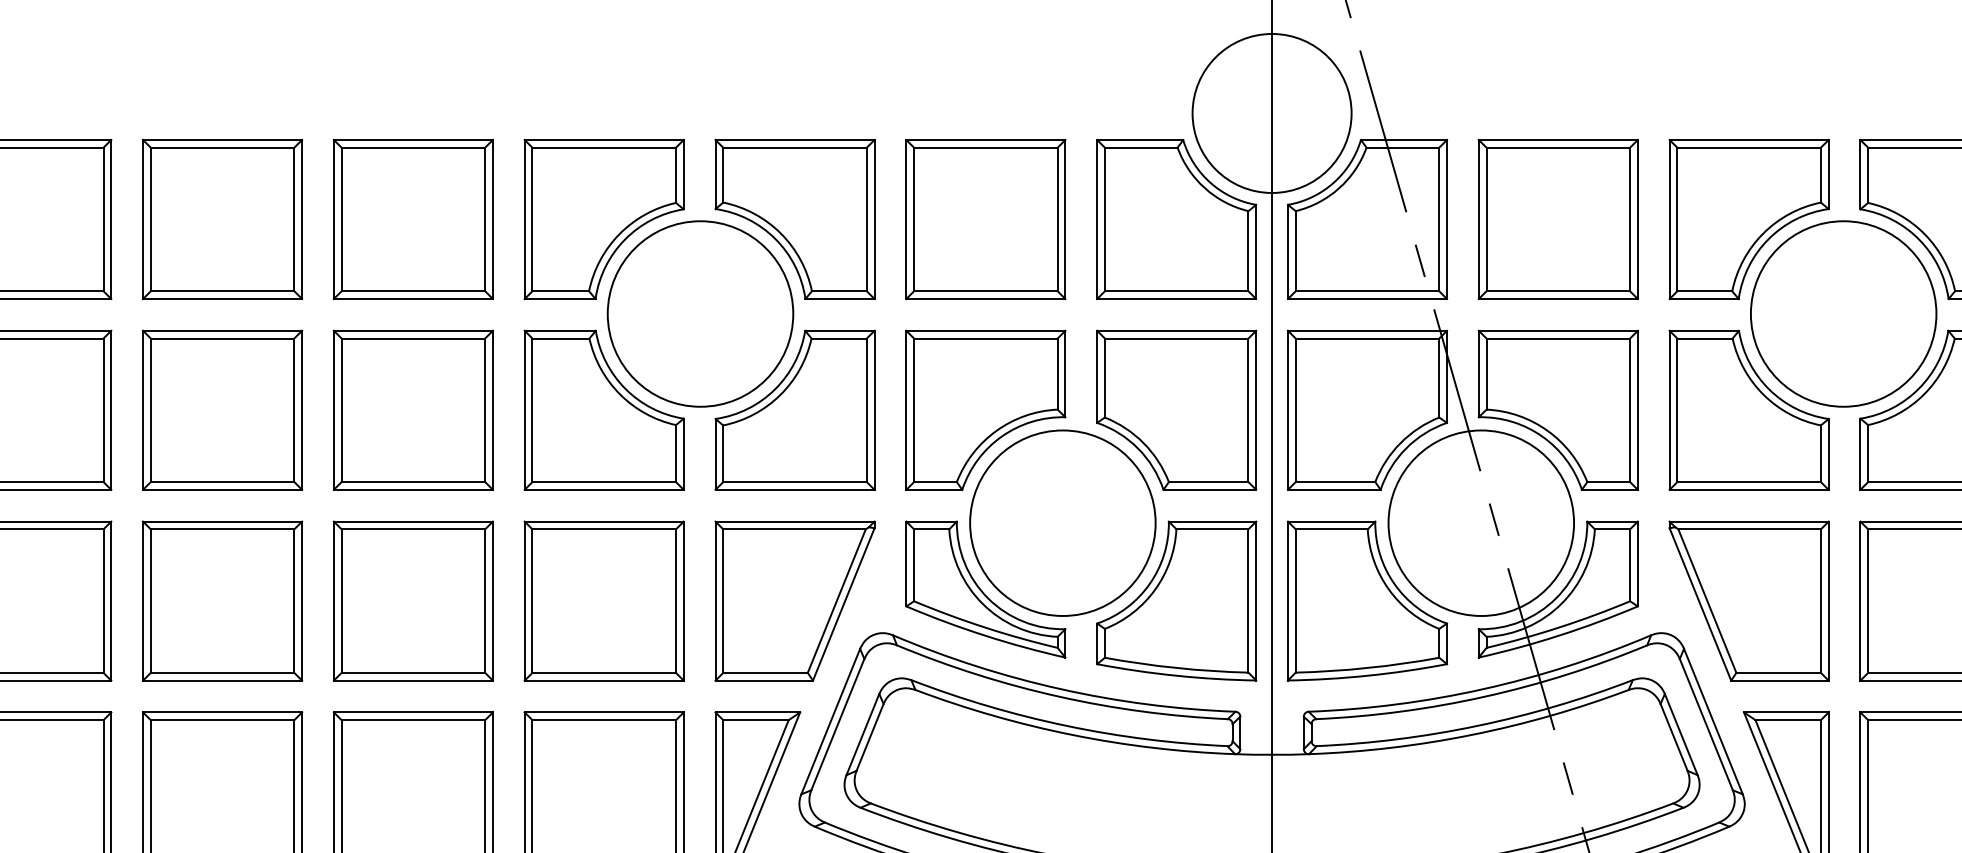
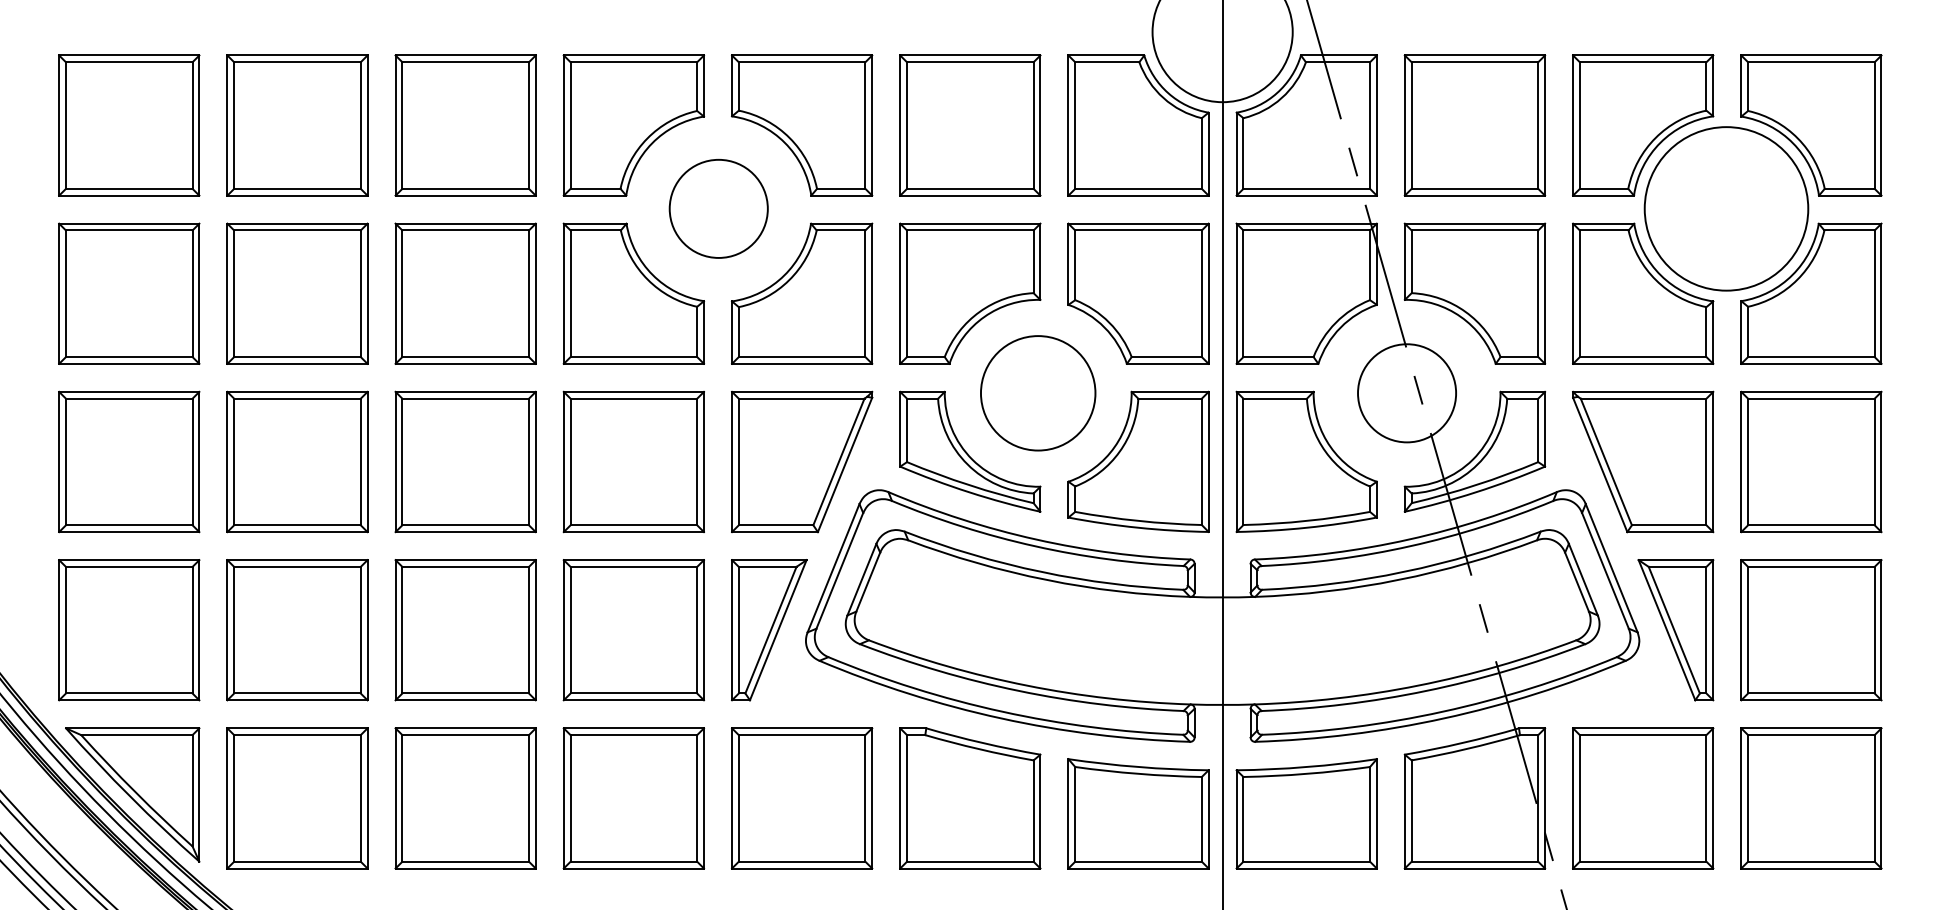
circle: (700, 313) -> (718, 208), size x0.6
circle: (1062, 523) -> (1037, 393), size x0.7
circle: (1480, 523) -> (1406, 393), size x0.6

